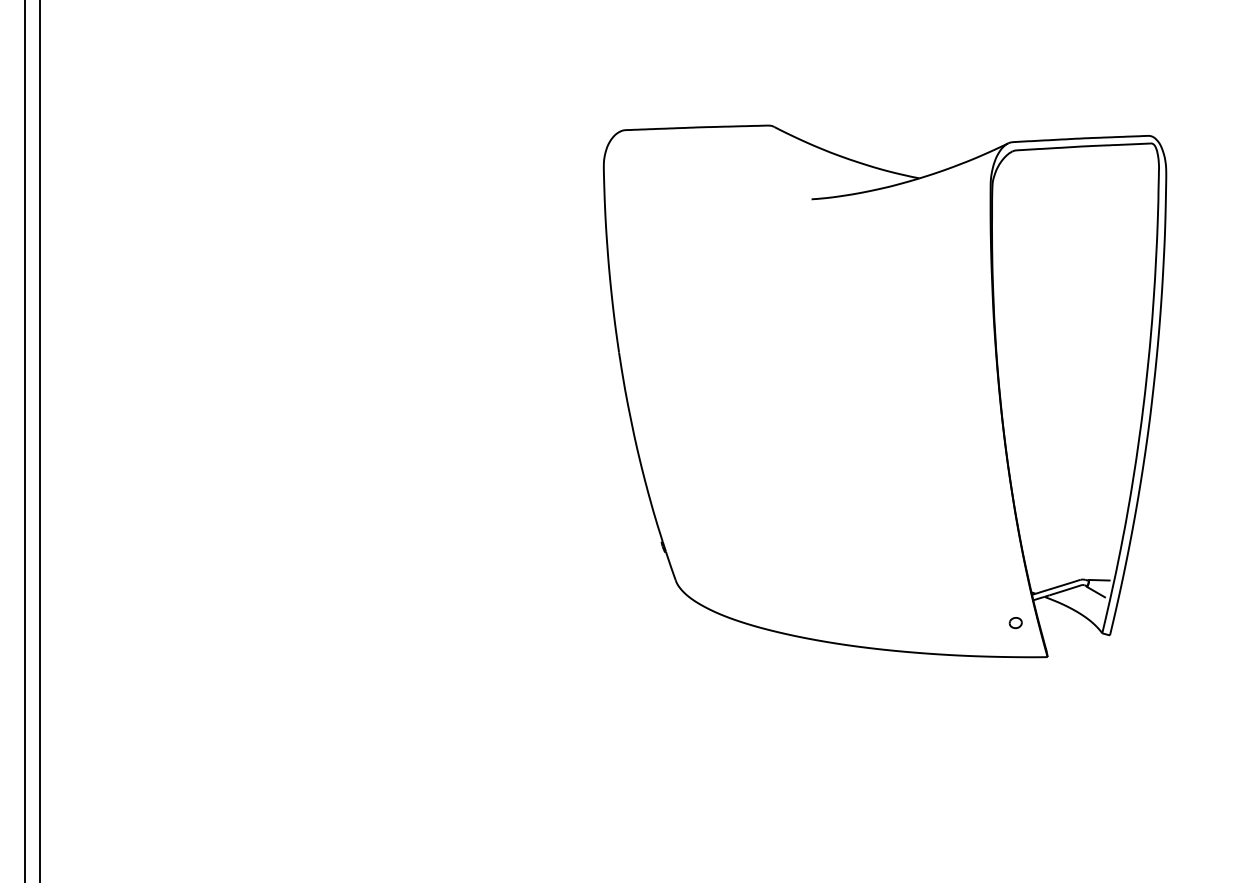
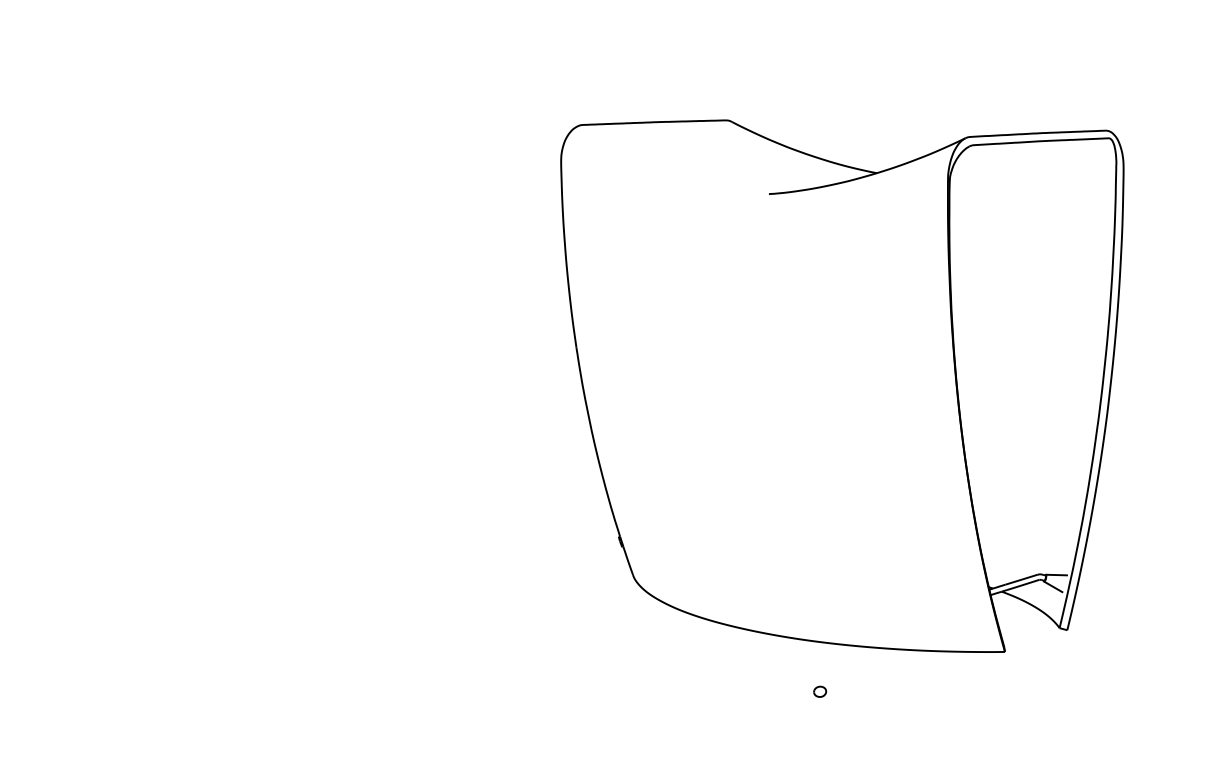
part: (1015, 623) -> (819, 692), moved

